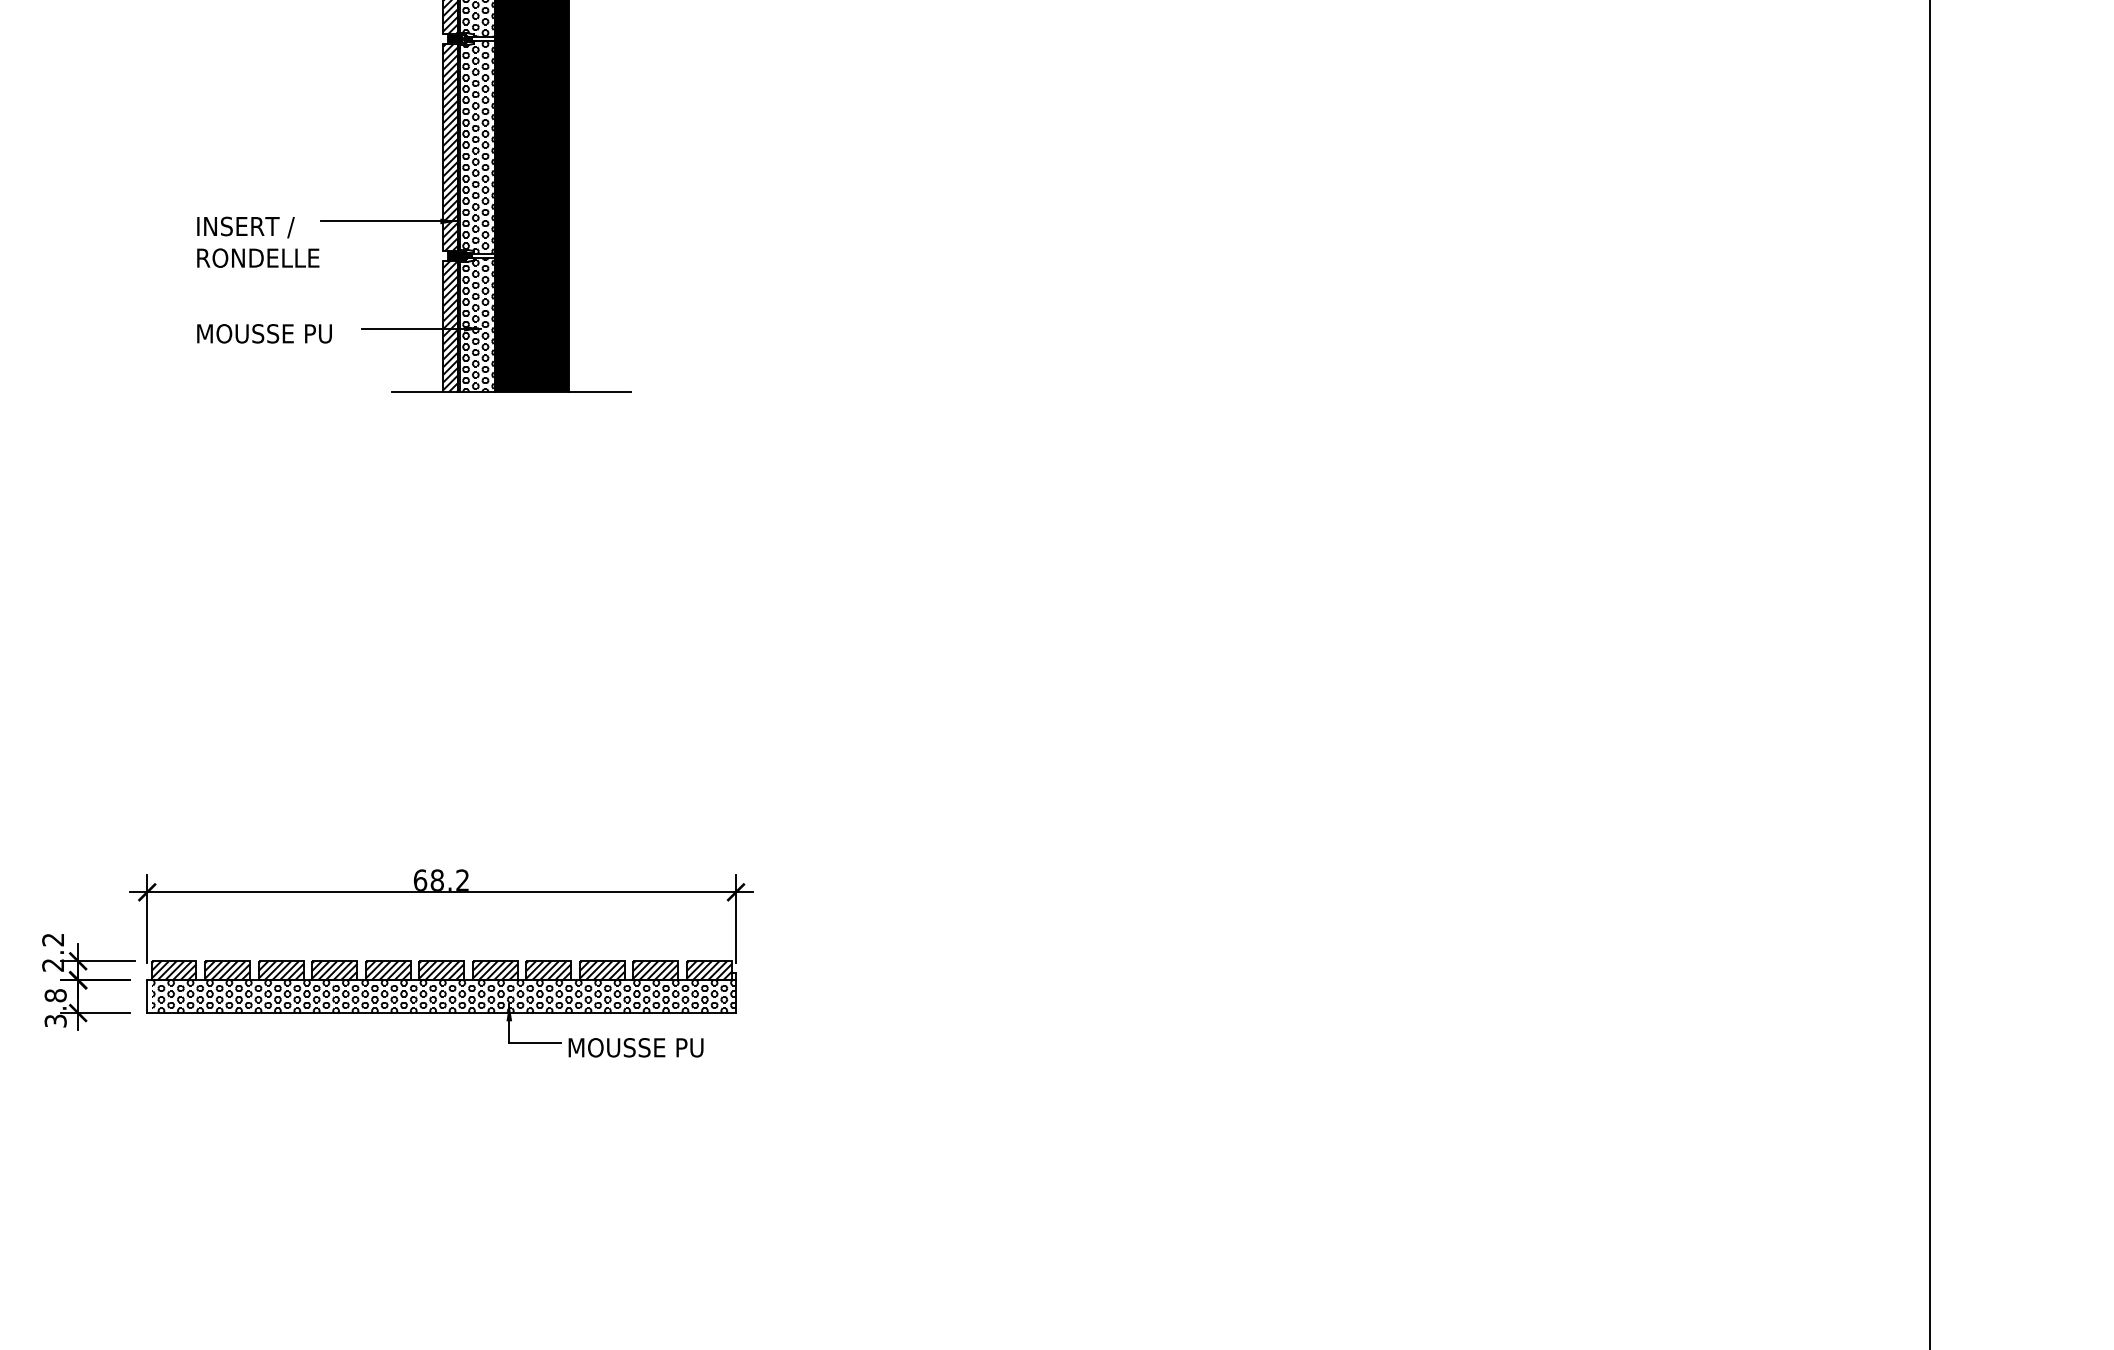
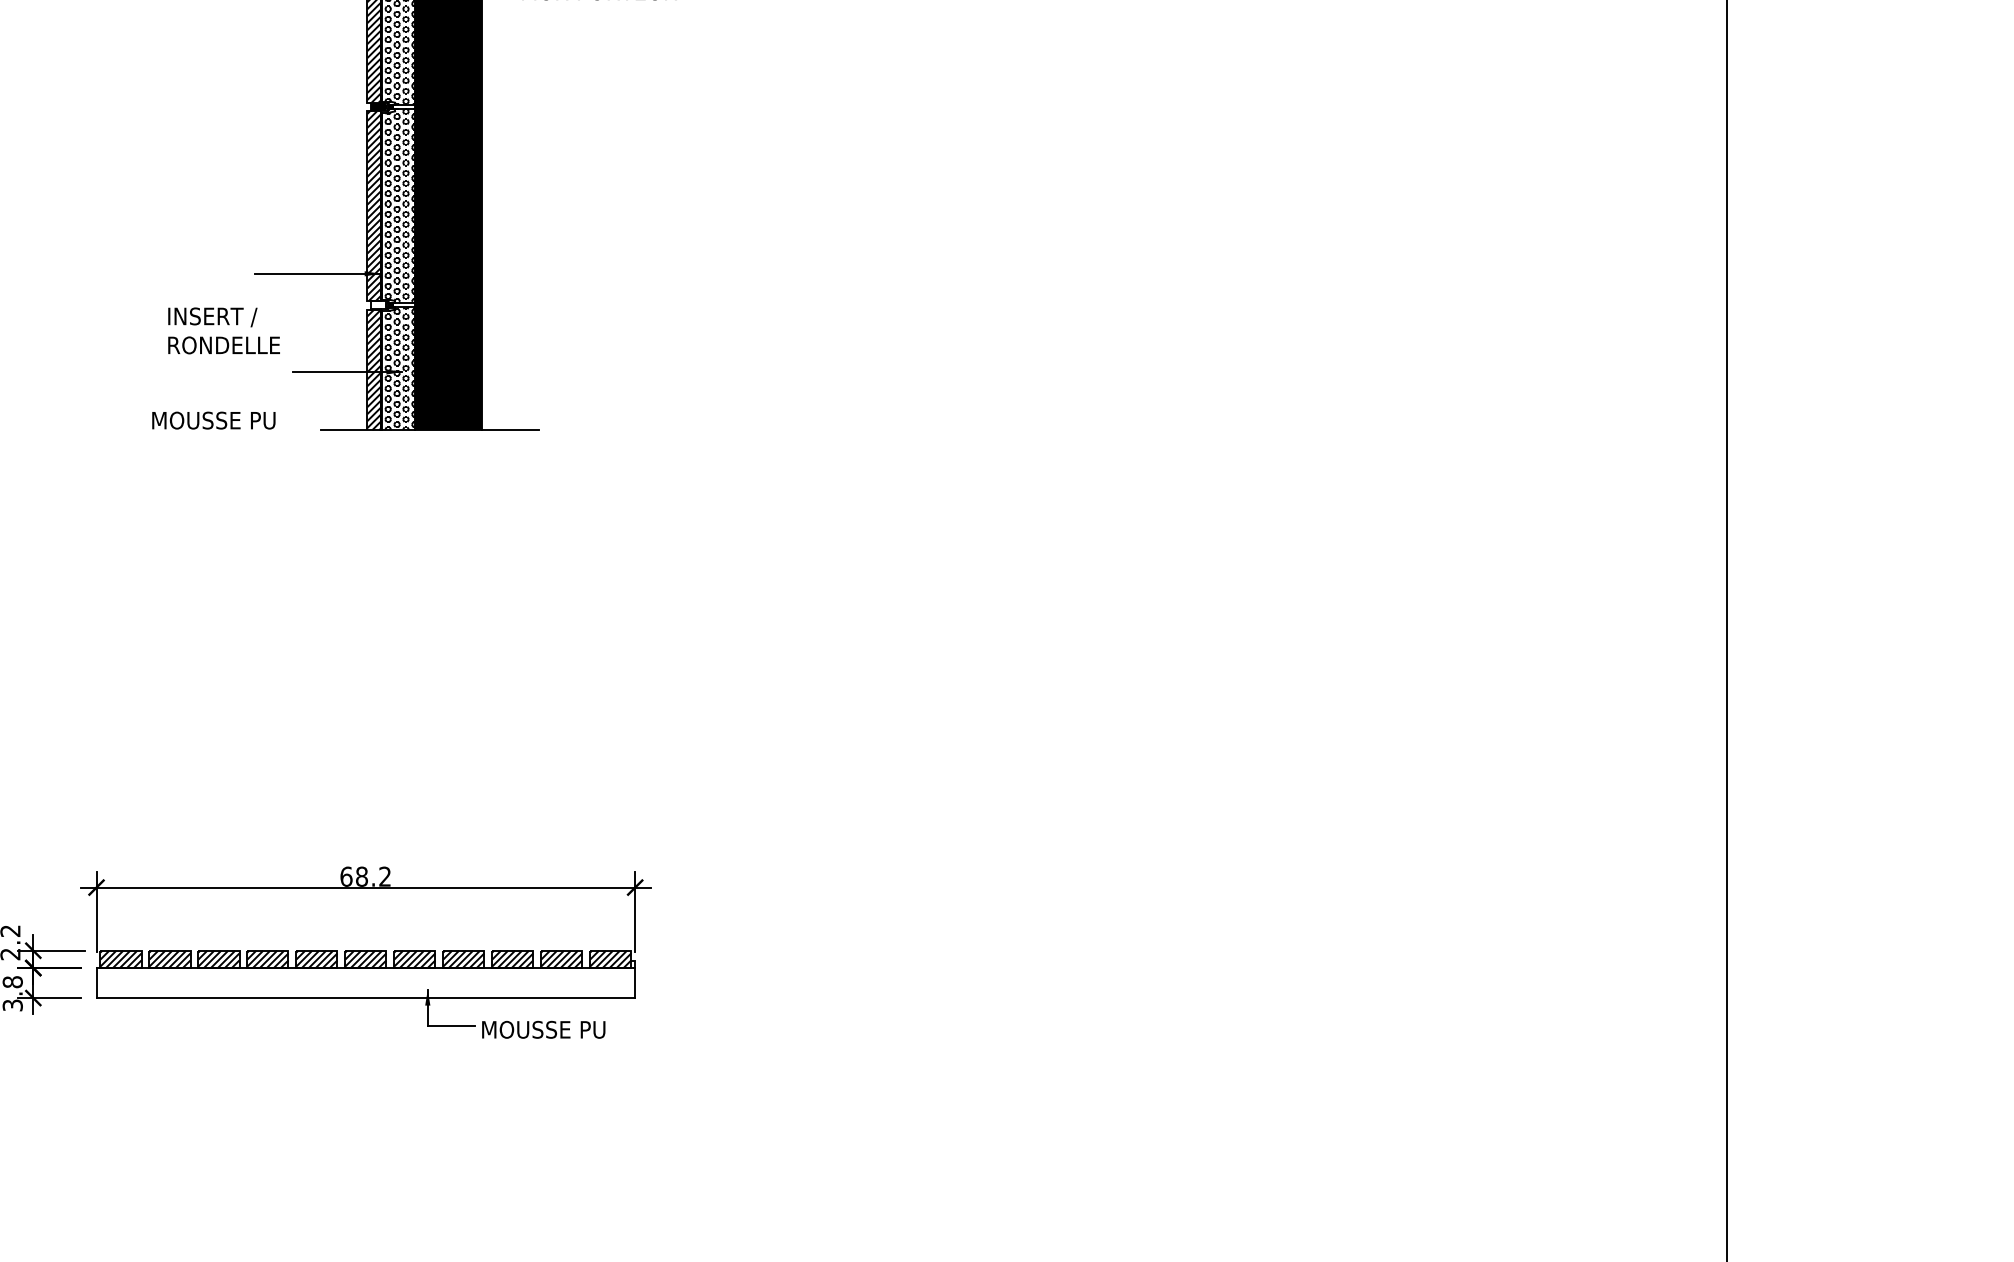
text: (257, 241) -> (223, 330), moved
fill: (455, 256) -> (378, 305), removed
text: (264, 333) -> (213, 420), moved
hatch: (443, 997) -> (367, 983), removed

